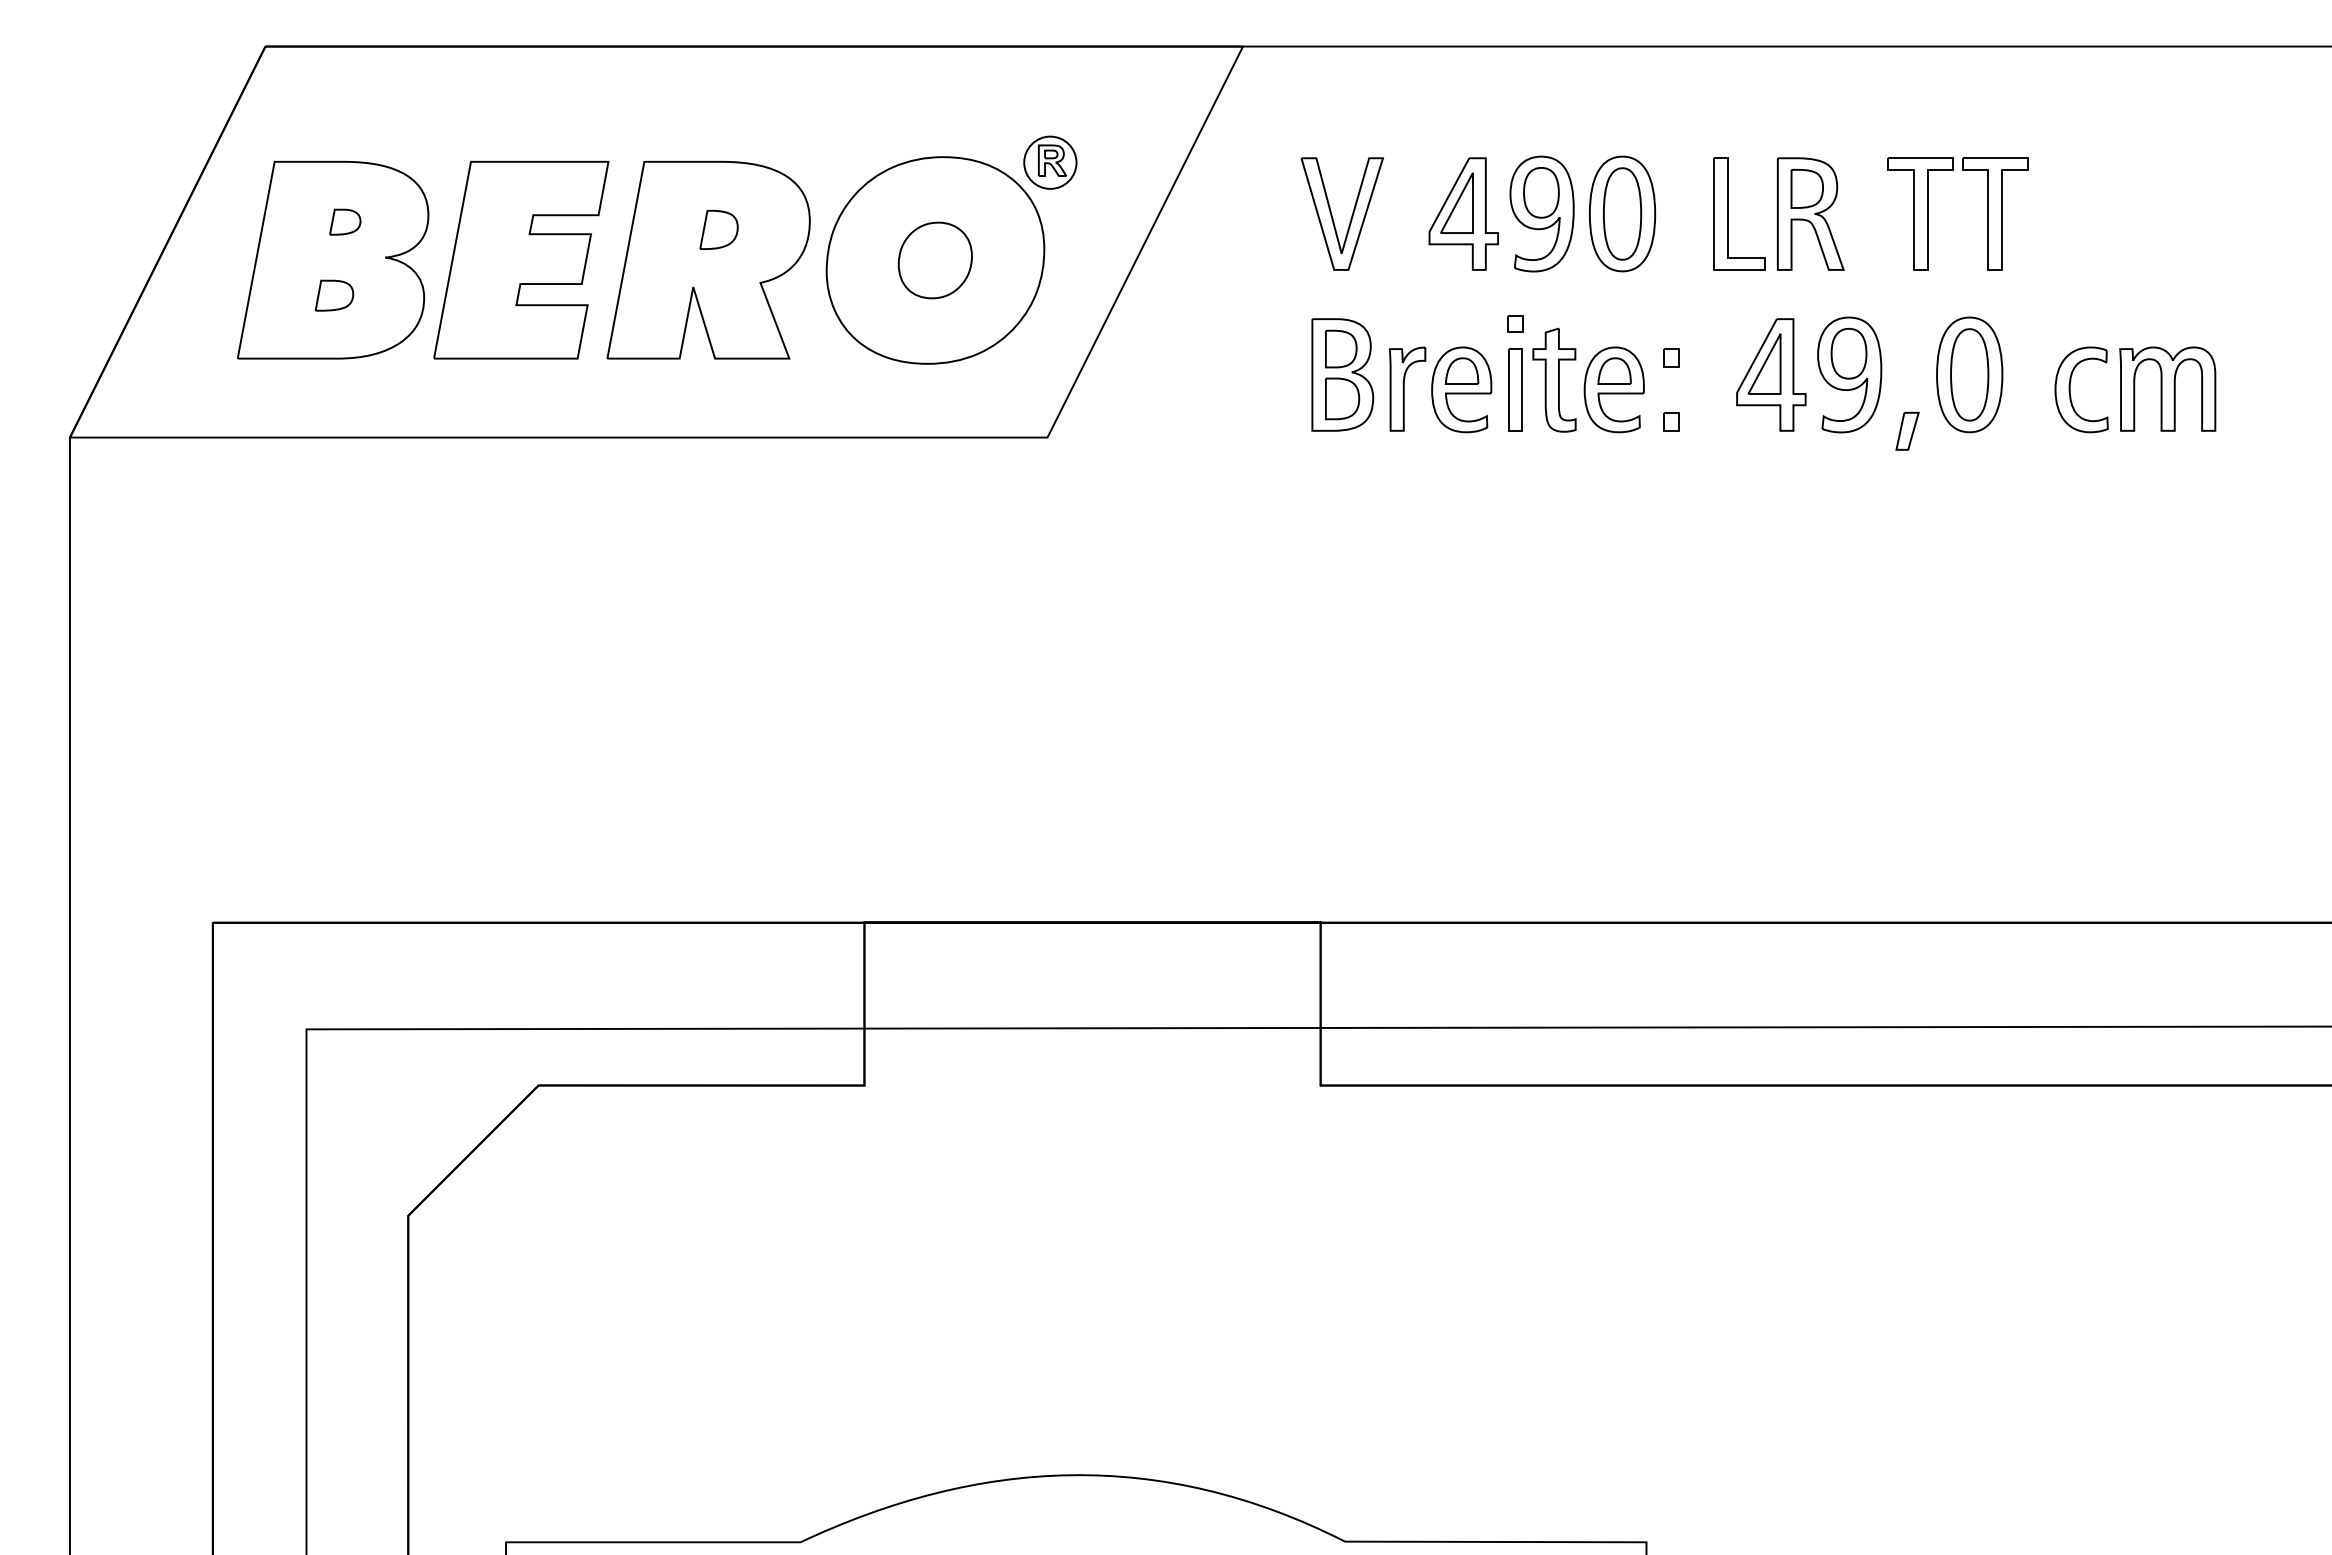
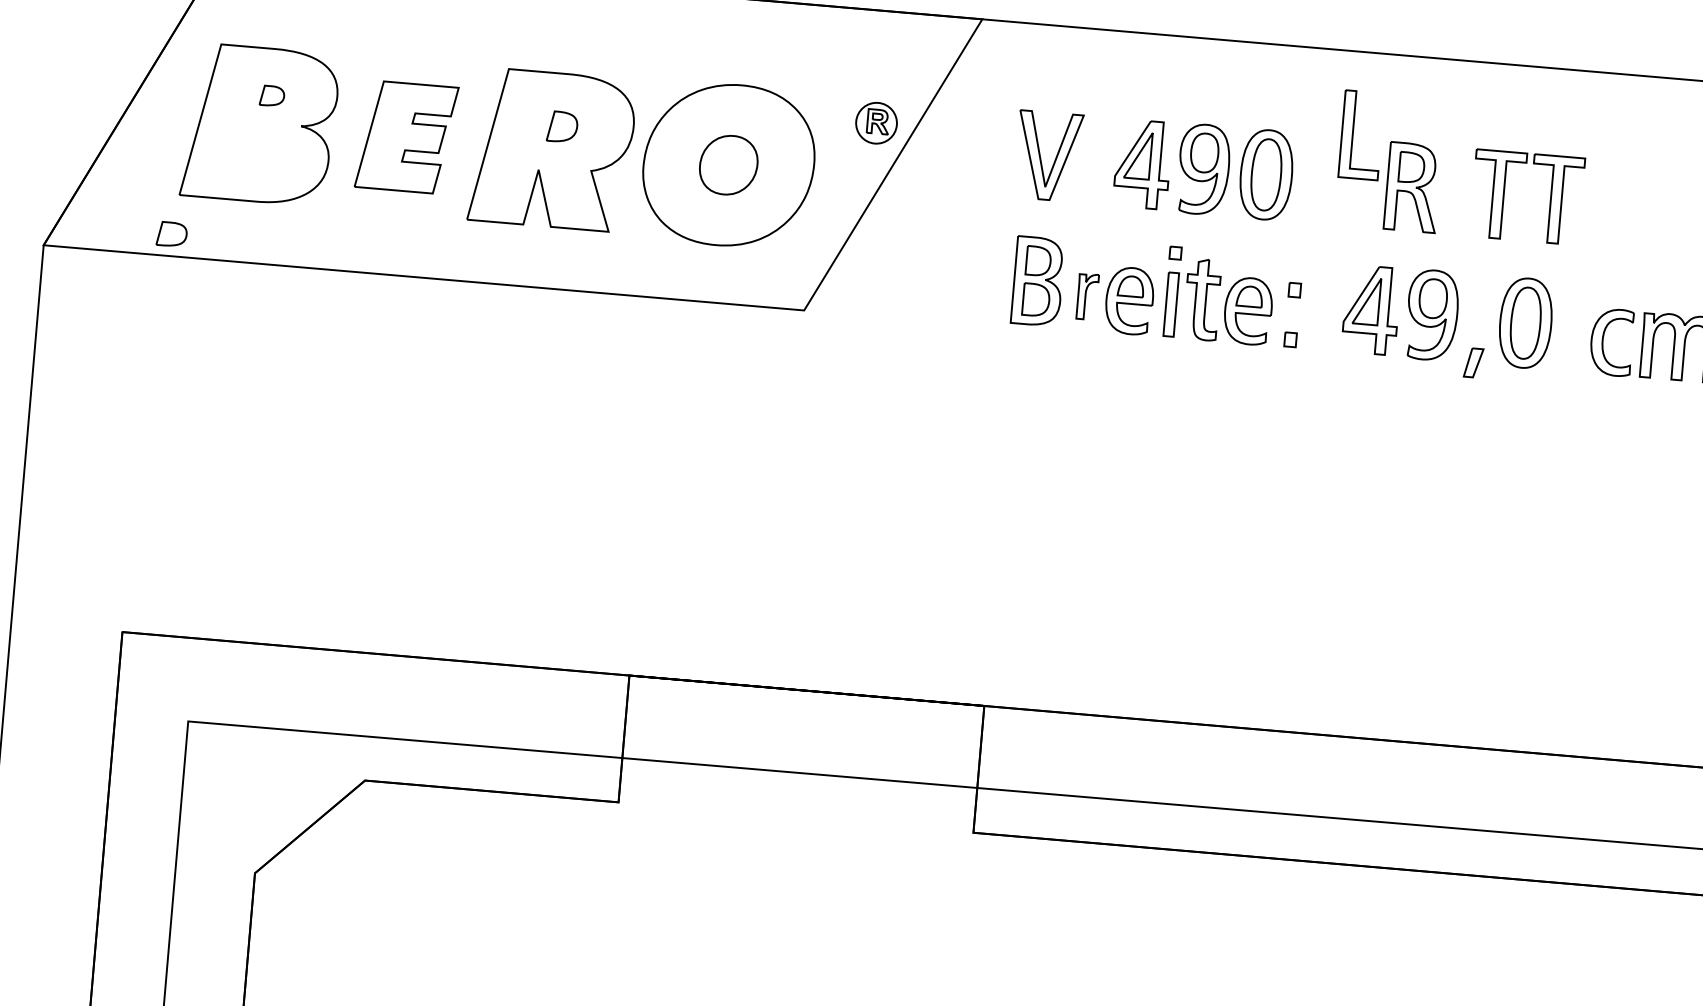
part: (1050, 162) -> (876, 123), moved
part: (1728, 213) -> (1352, 134), moved
part: (521, 259) -> (406, 136), size x0.7
part: (334, 295) -> (172, 234), moved
part: (1407, 388) -> (1087, 296), size x0.7

